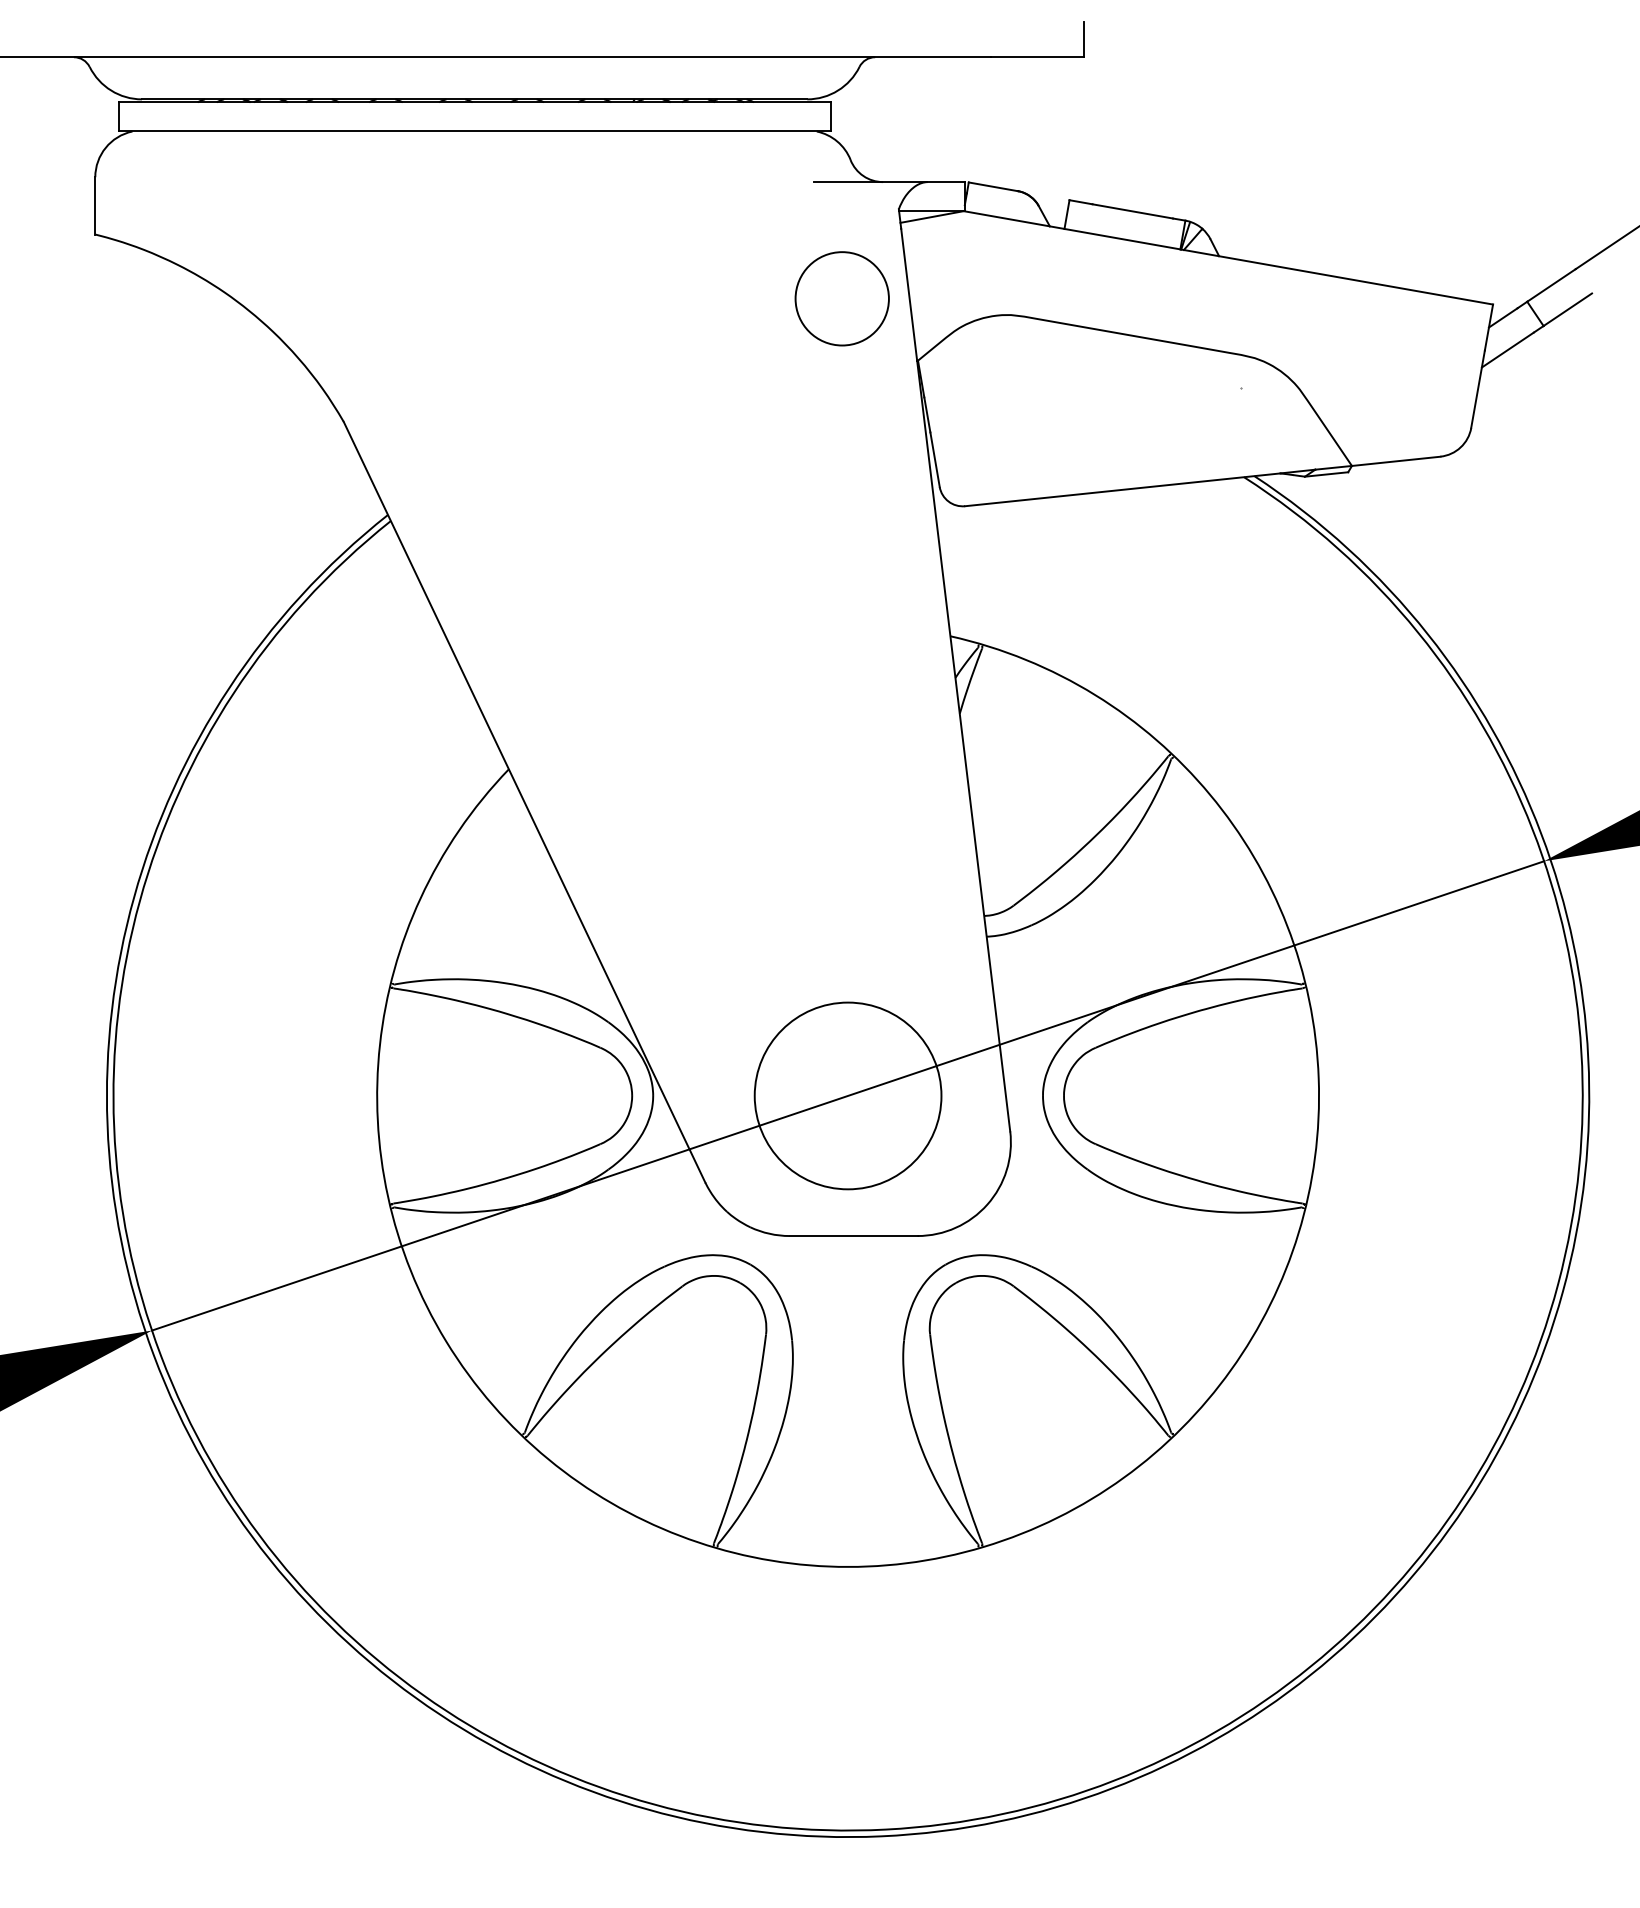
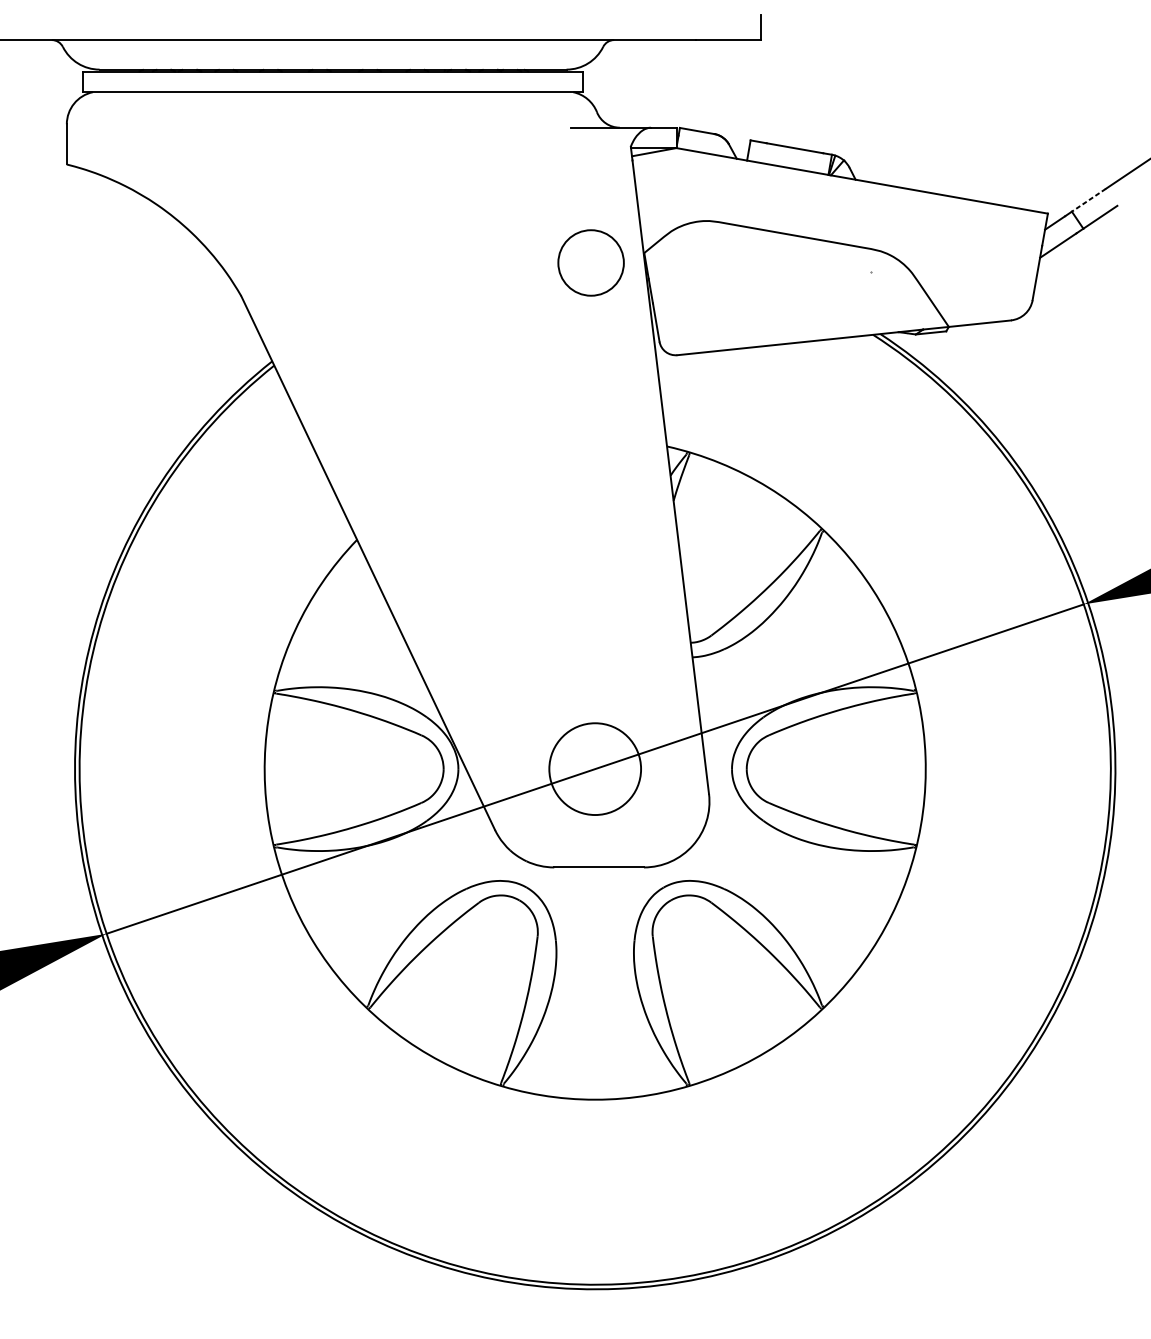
line: (1551, 285) -> (1088, 200), solid -> dashed
circle: (841, 298) -> (590, 262), moved
circle: (847, 1095) -> (594, 768), size x0.7

